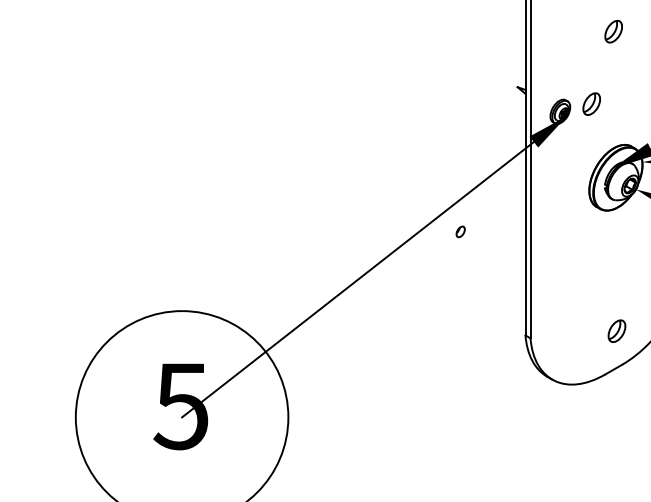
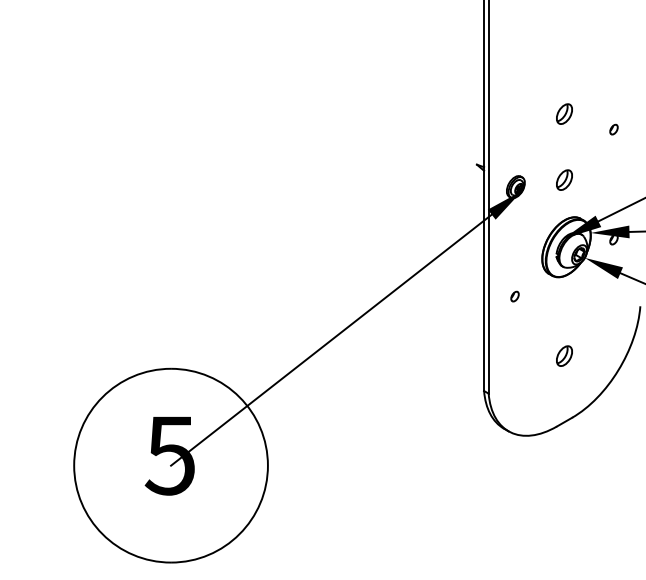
part: (591, 103) -> (564, 179), moved
part: (460, 231) -> (514, 296), moved
part: (616, 330) -> (564, 355), moved

